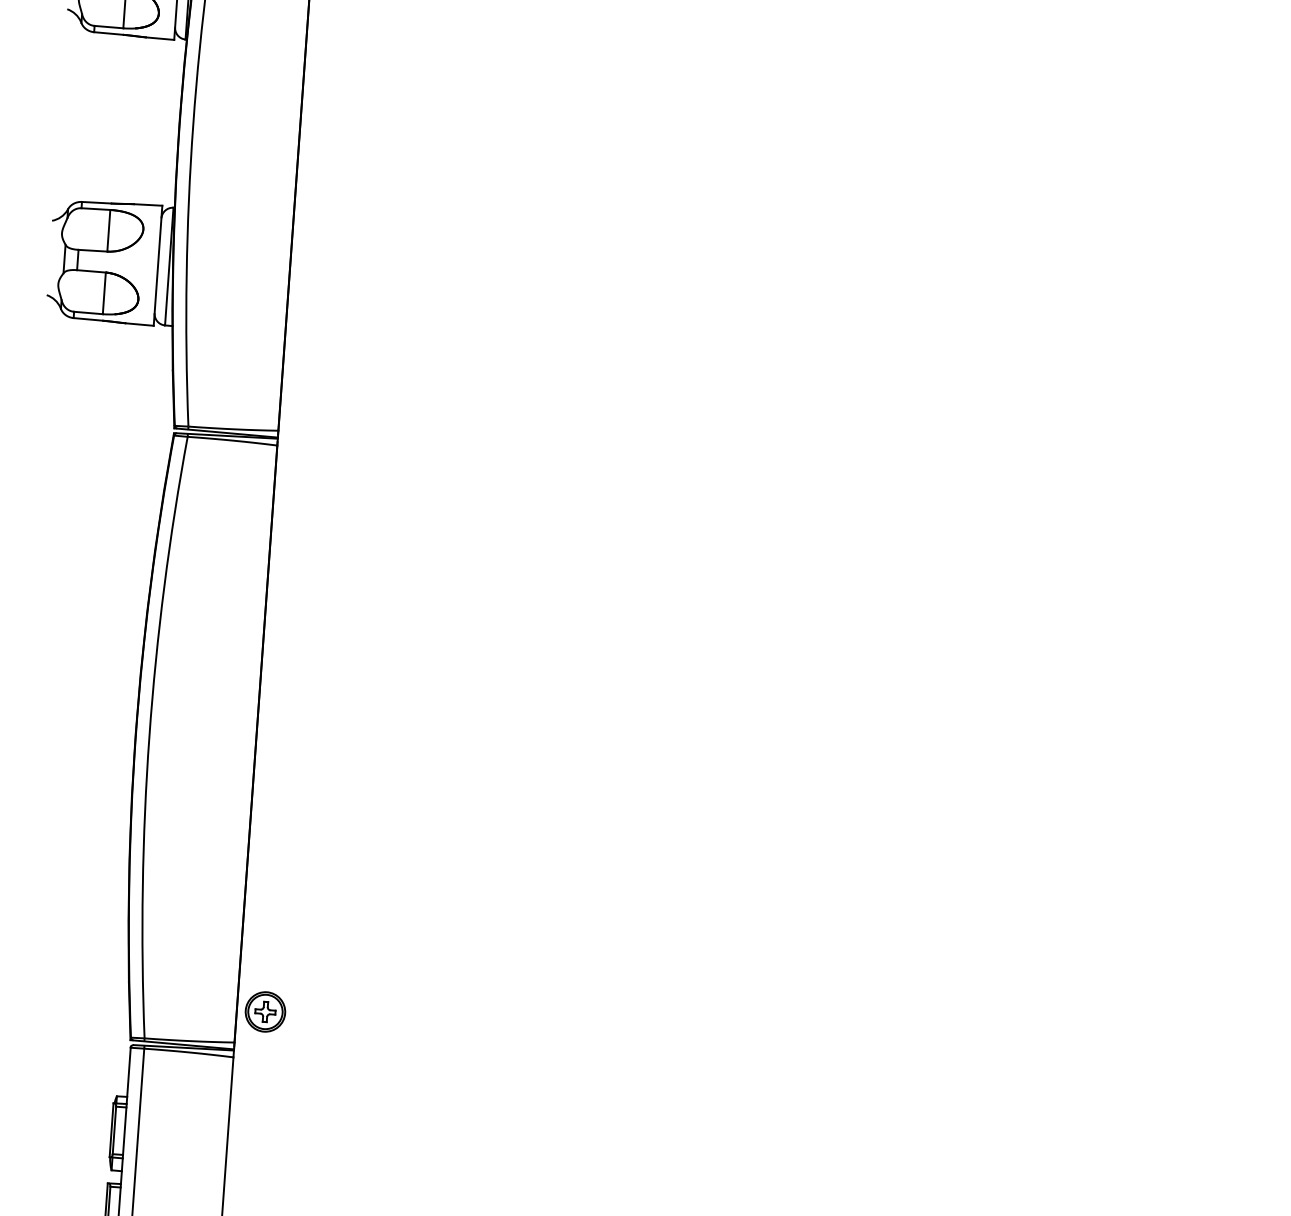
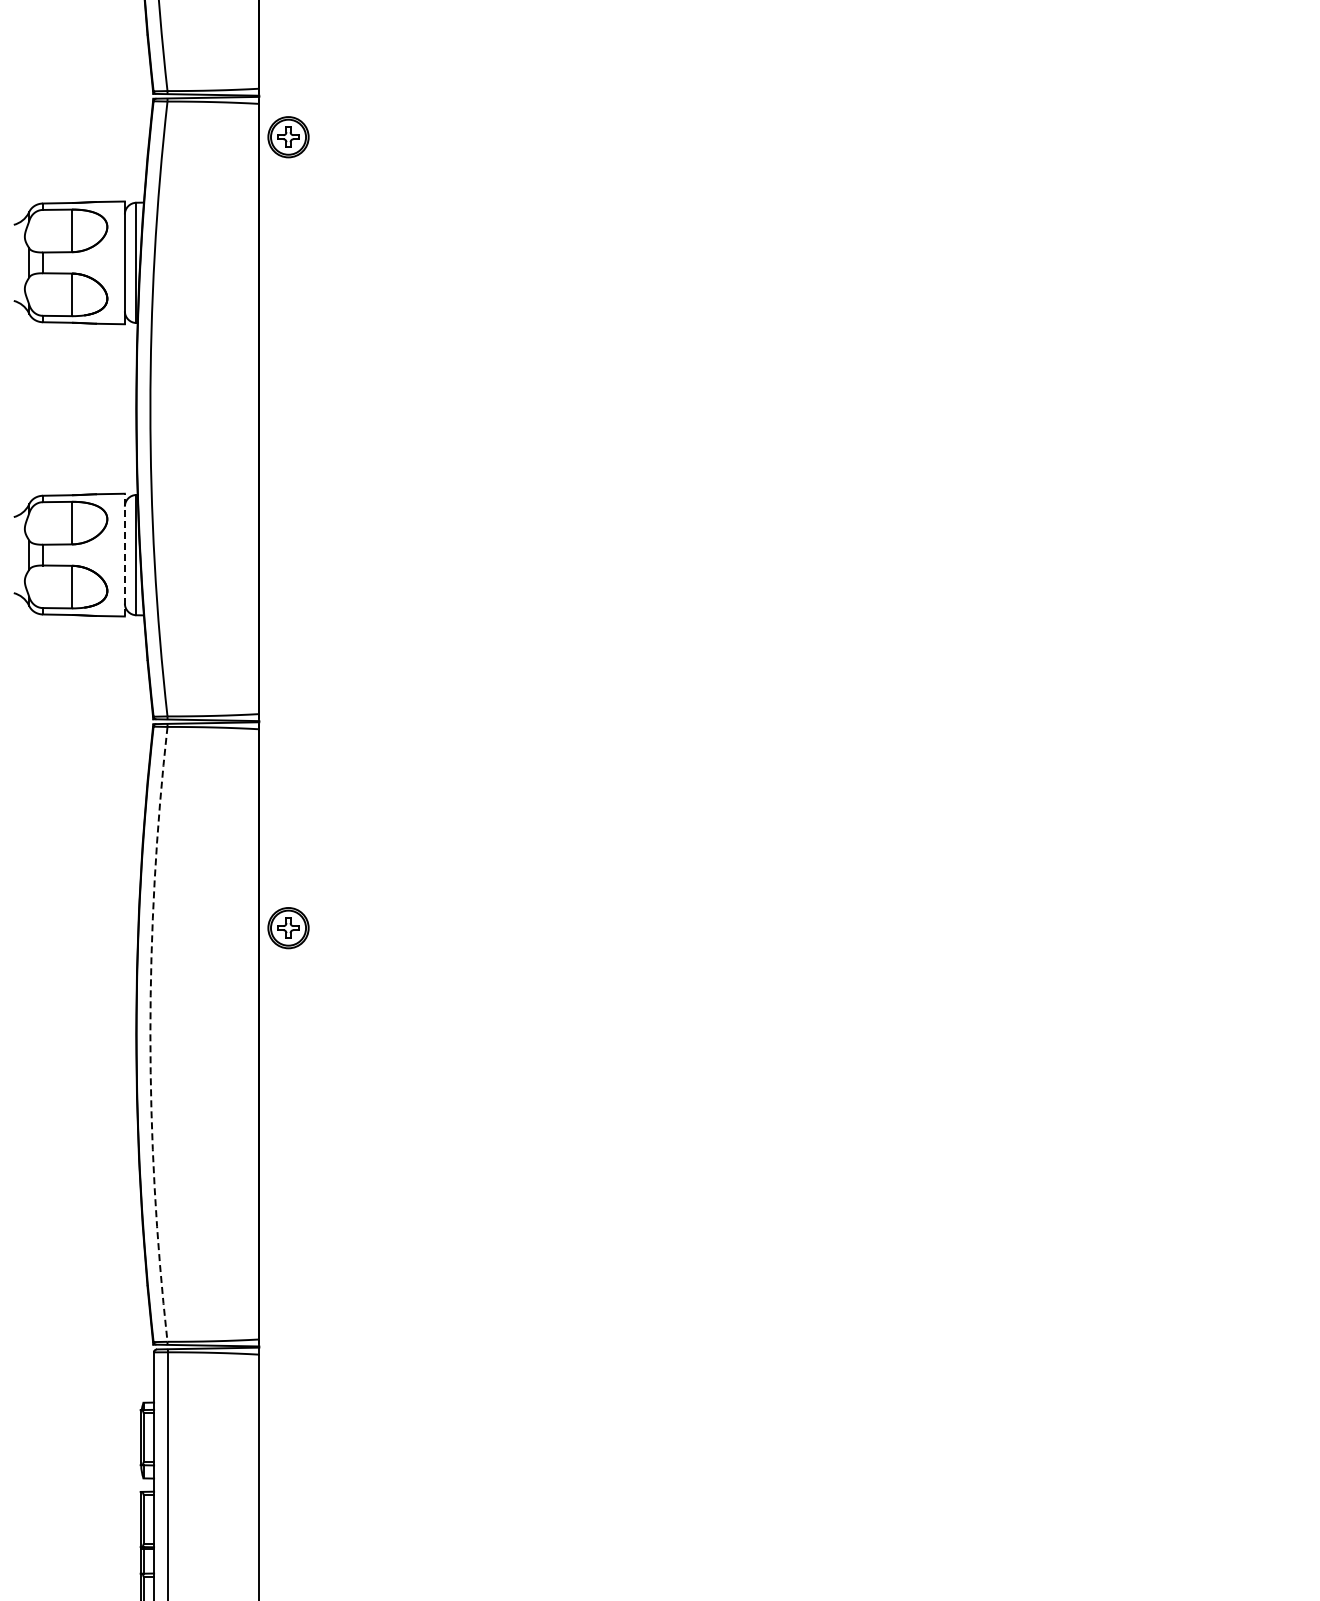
line: (157, 265) -> (124, 554), solid -> dashed
arc: (149, 736) -> (150, 1034), solid -> dashed
part: (265, 1012) -> (288, 928), moved

